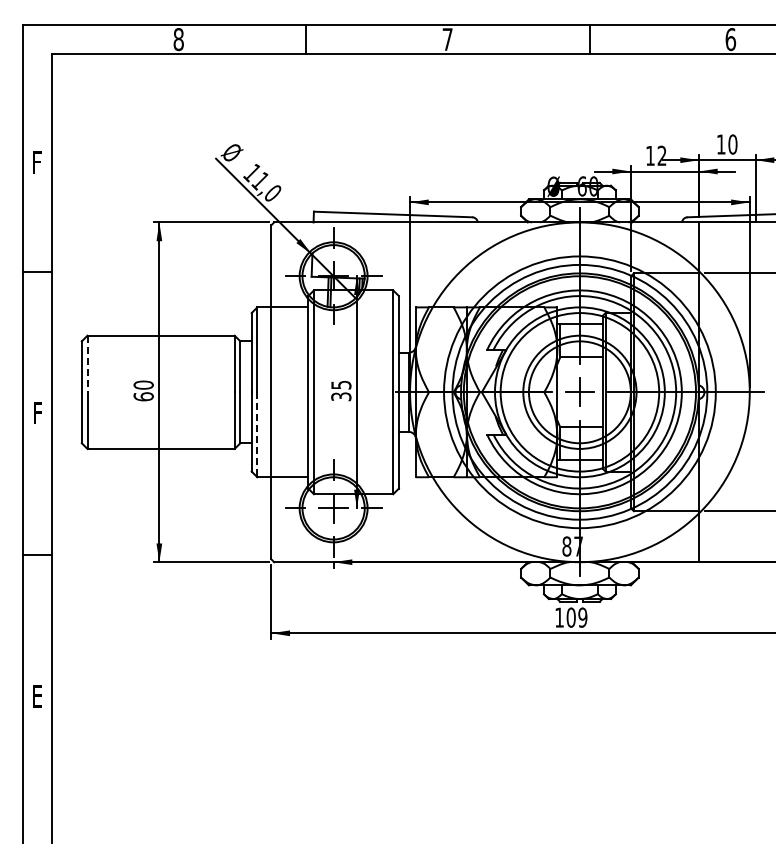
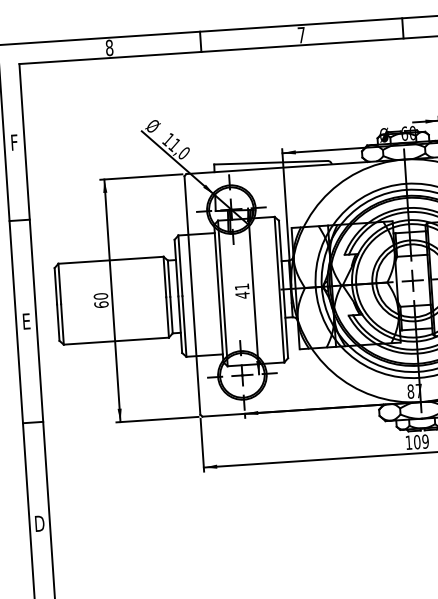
line: (87, 364) -> (59, 284), dashed -> solid
text: (341, 391) -> (242, 291), 35 -> 41
text: (37, 412) -> (26, 320), F -> E
line: (257, 435) -> (184, 326), dashed -> solid
text: (37, 696) -> (39, 523), E -> D

